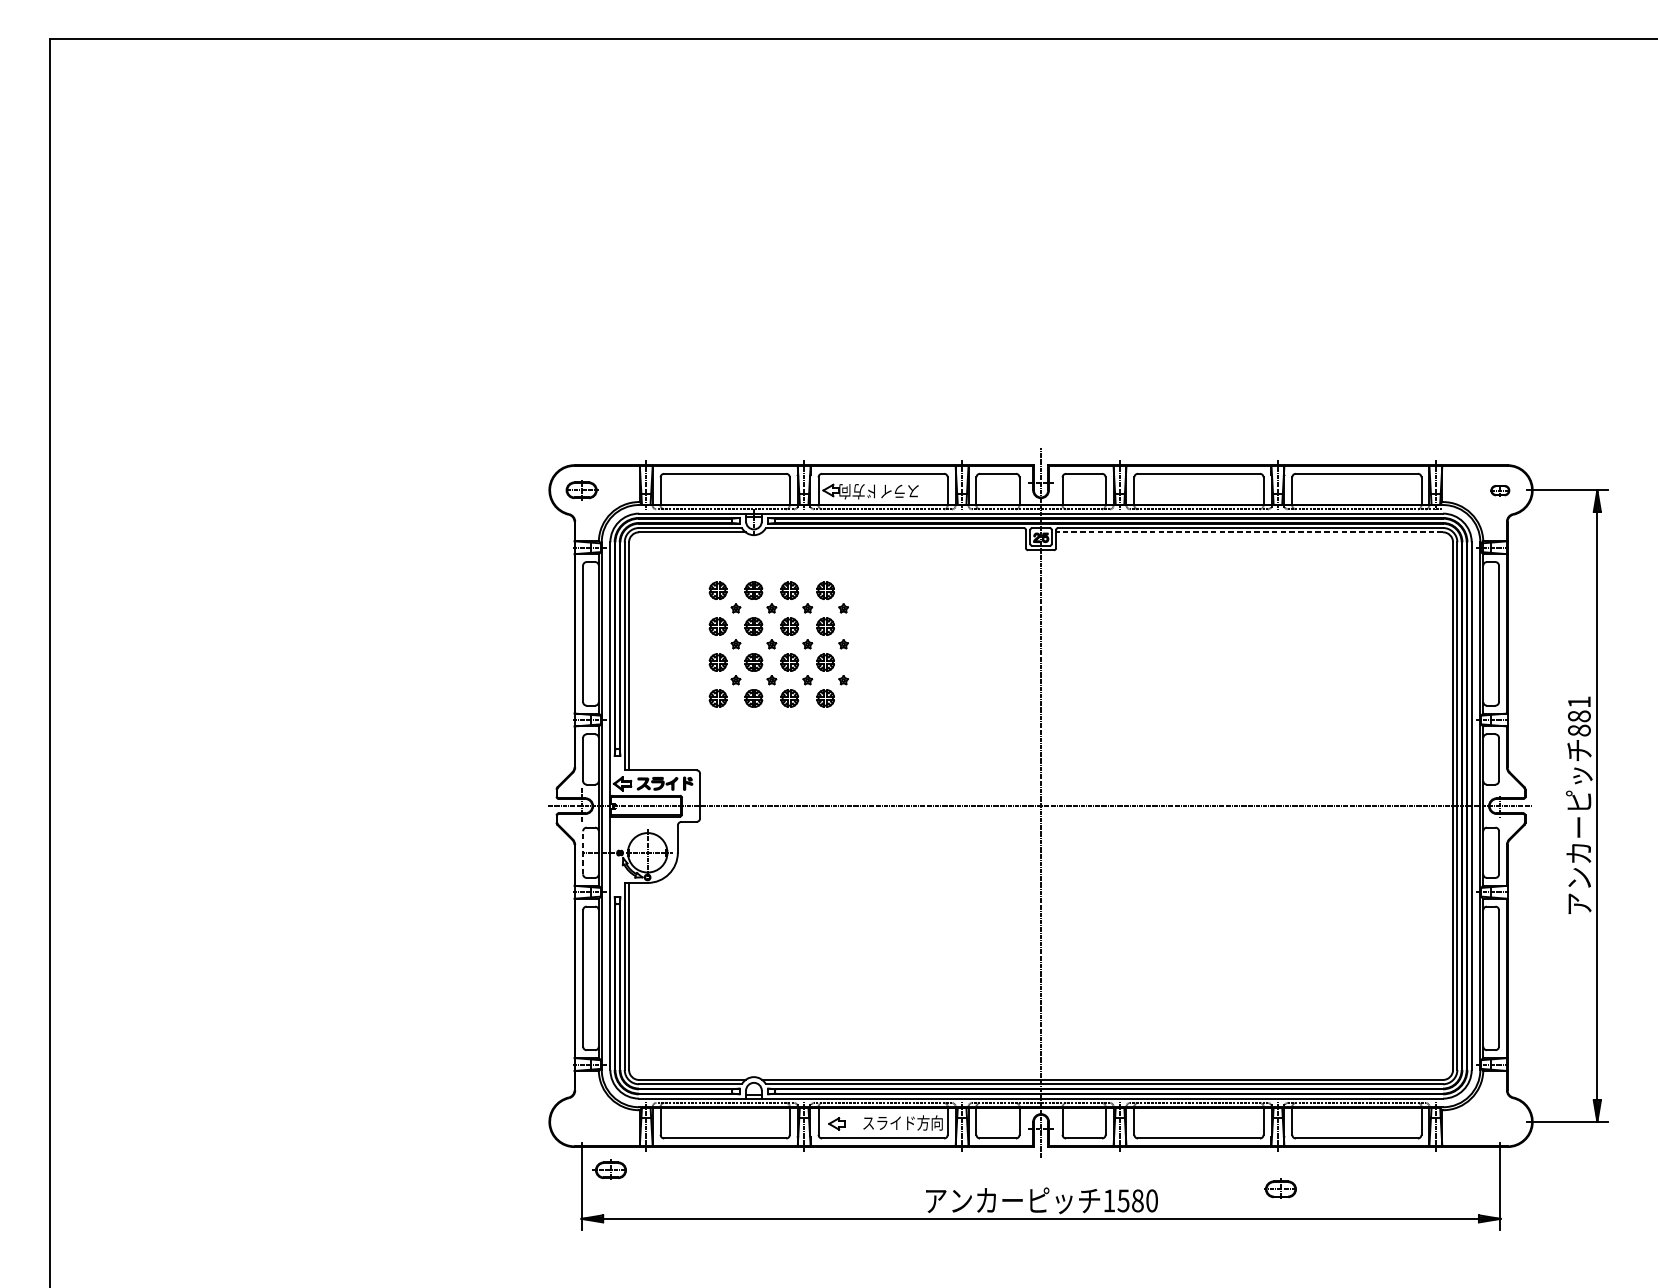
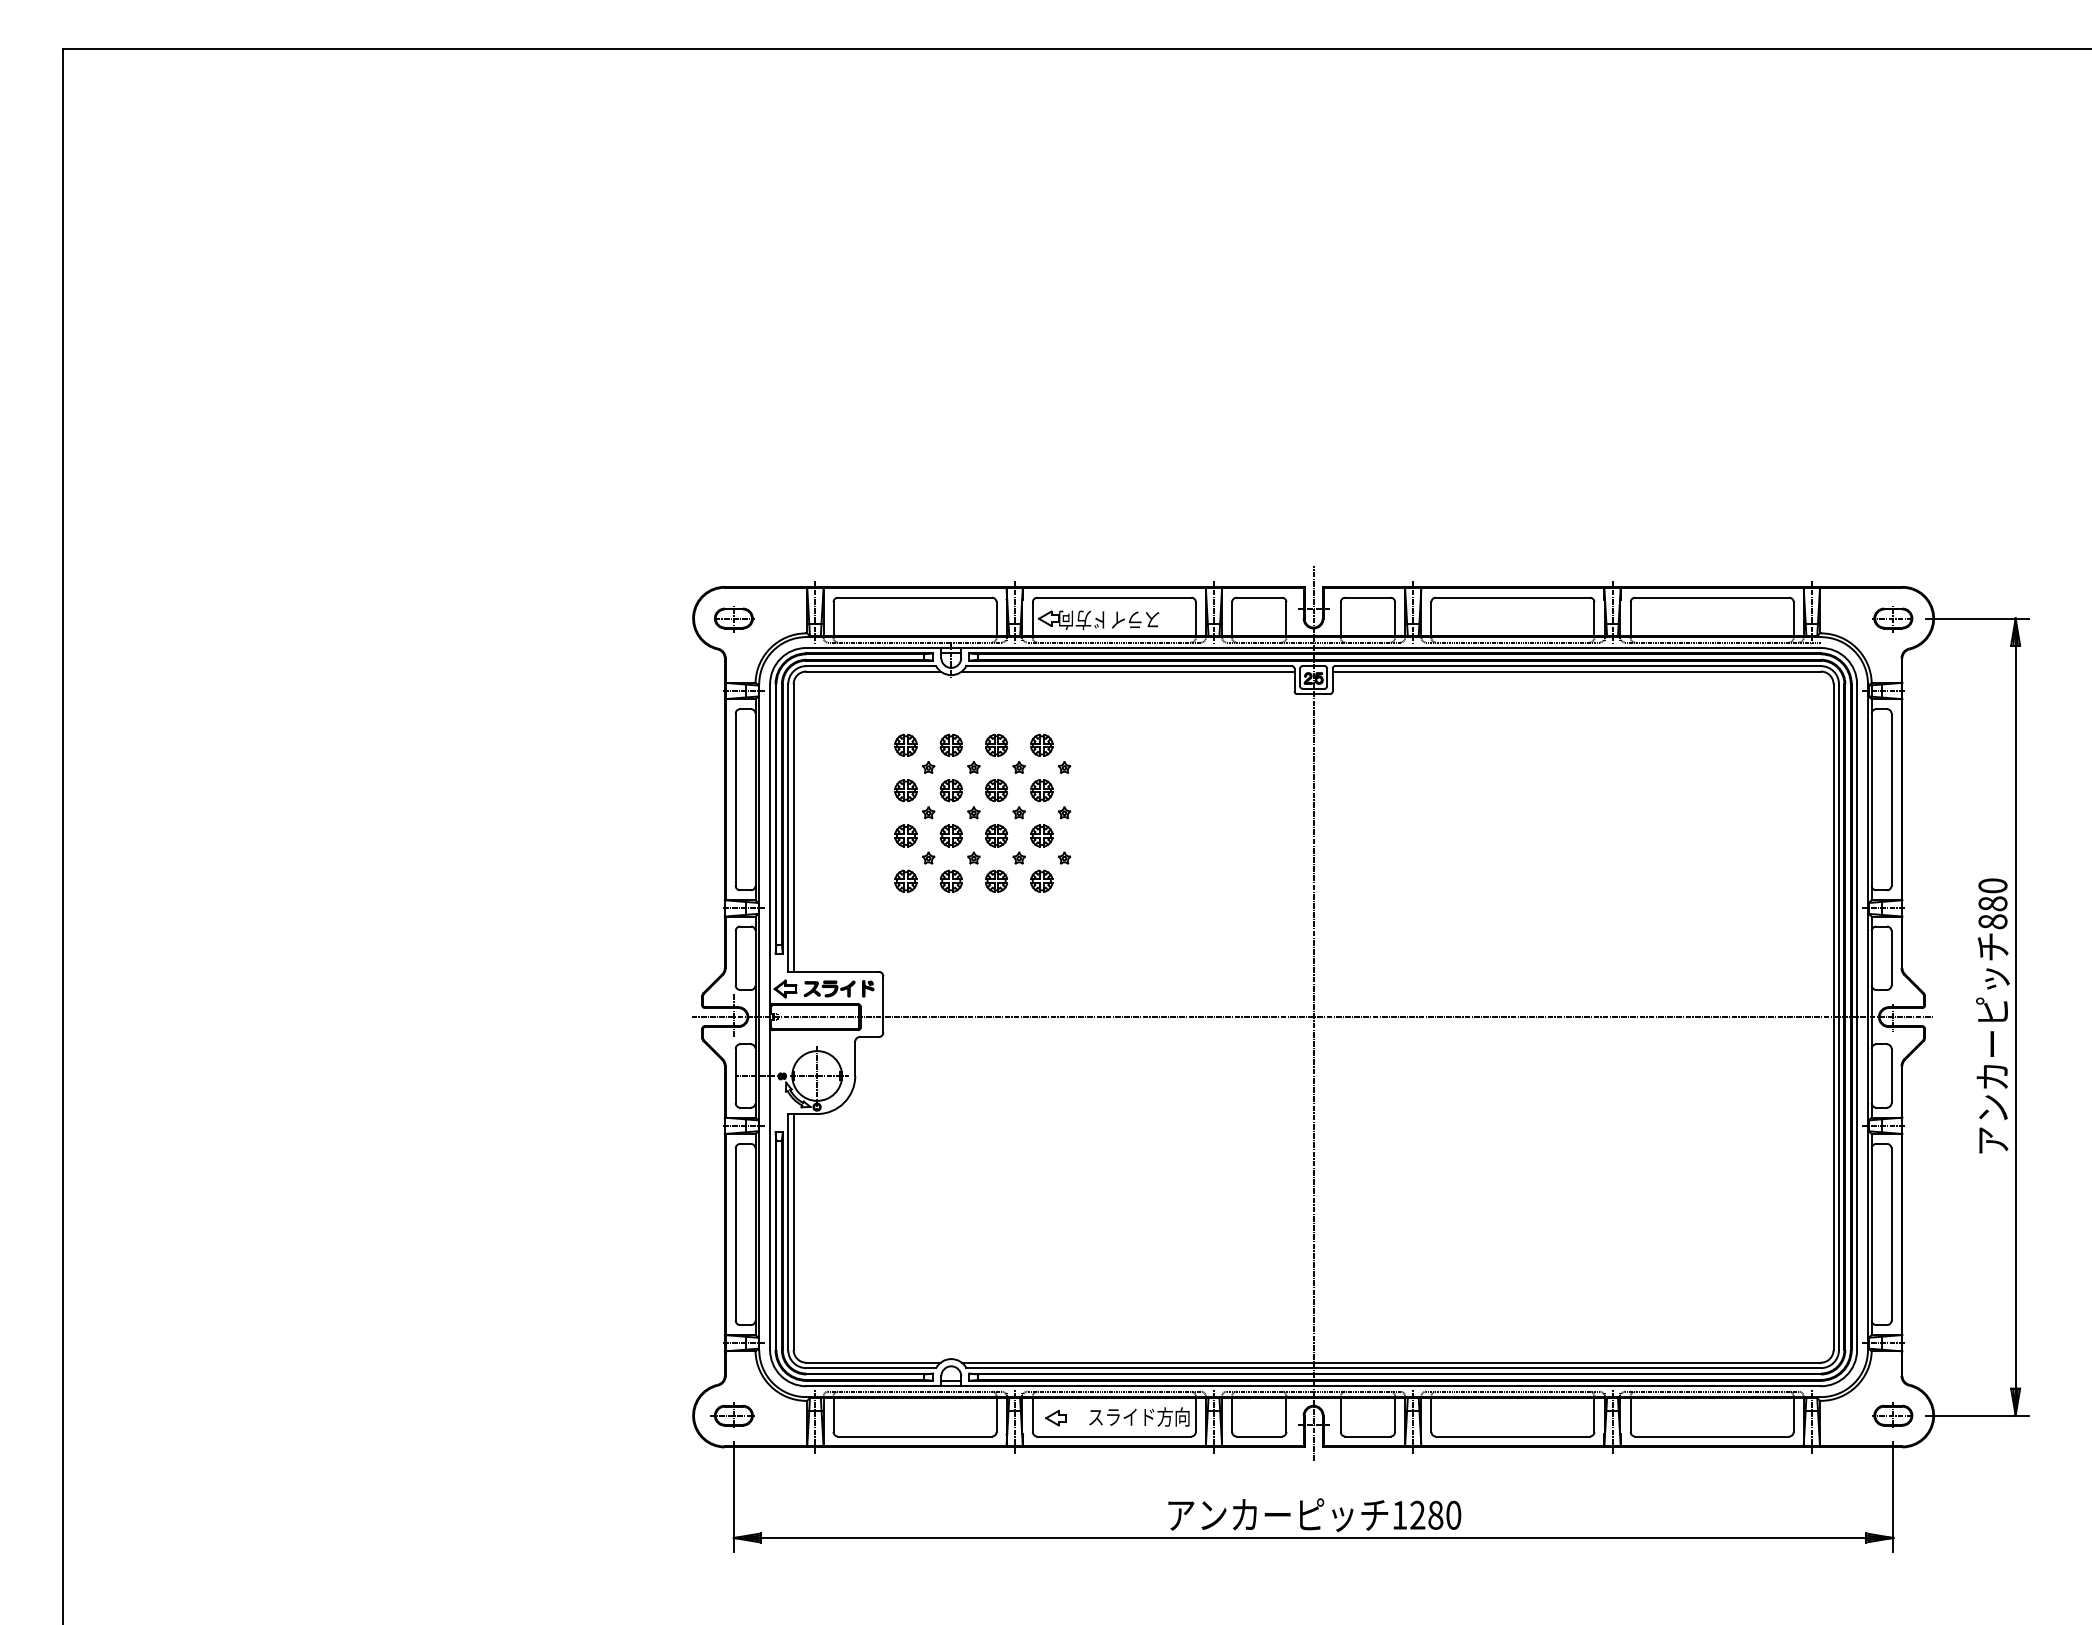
part: (1499, 491) -> (1892, 619), size x1.67
line: (893, 532) -> (1127, 671), added
line: (1249, 532) -> (1576, 671), dashed -> solid
text: (1579, 701) -> (1992, 885), 881 -> 880
line: (582, 852) -> (735, 1075), dashed -> solid
part: (609, 1169) -> (732, 1414), moved
part: (1280, 1188) -> (1892, 1414), moved
text: (1123, 1200) -> (1417, 1514), 1580 -> 1280

